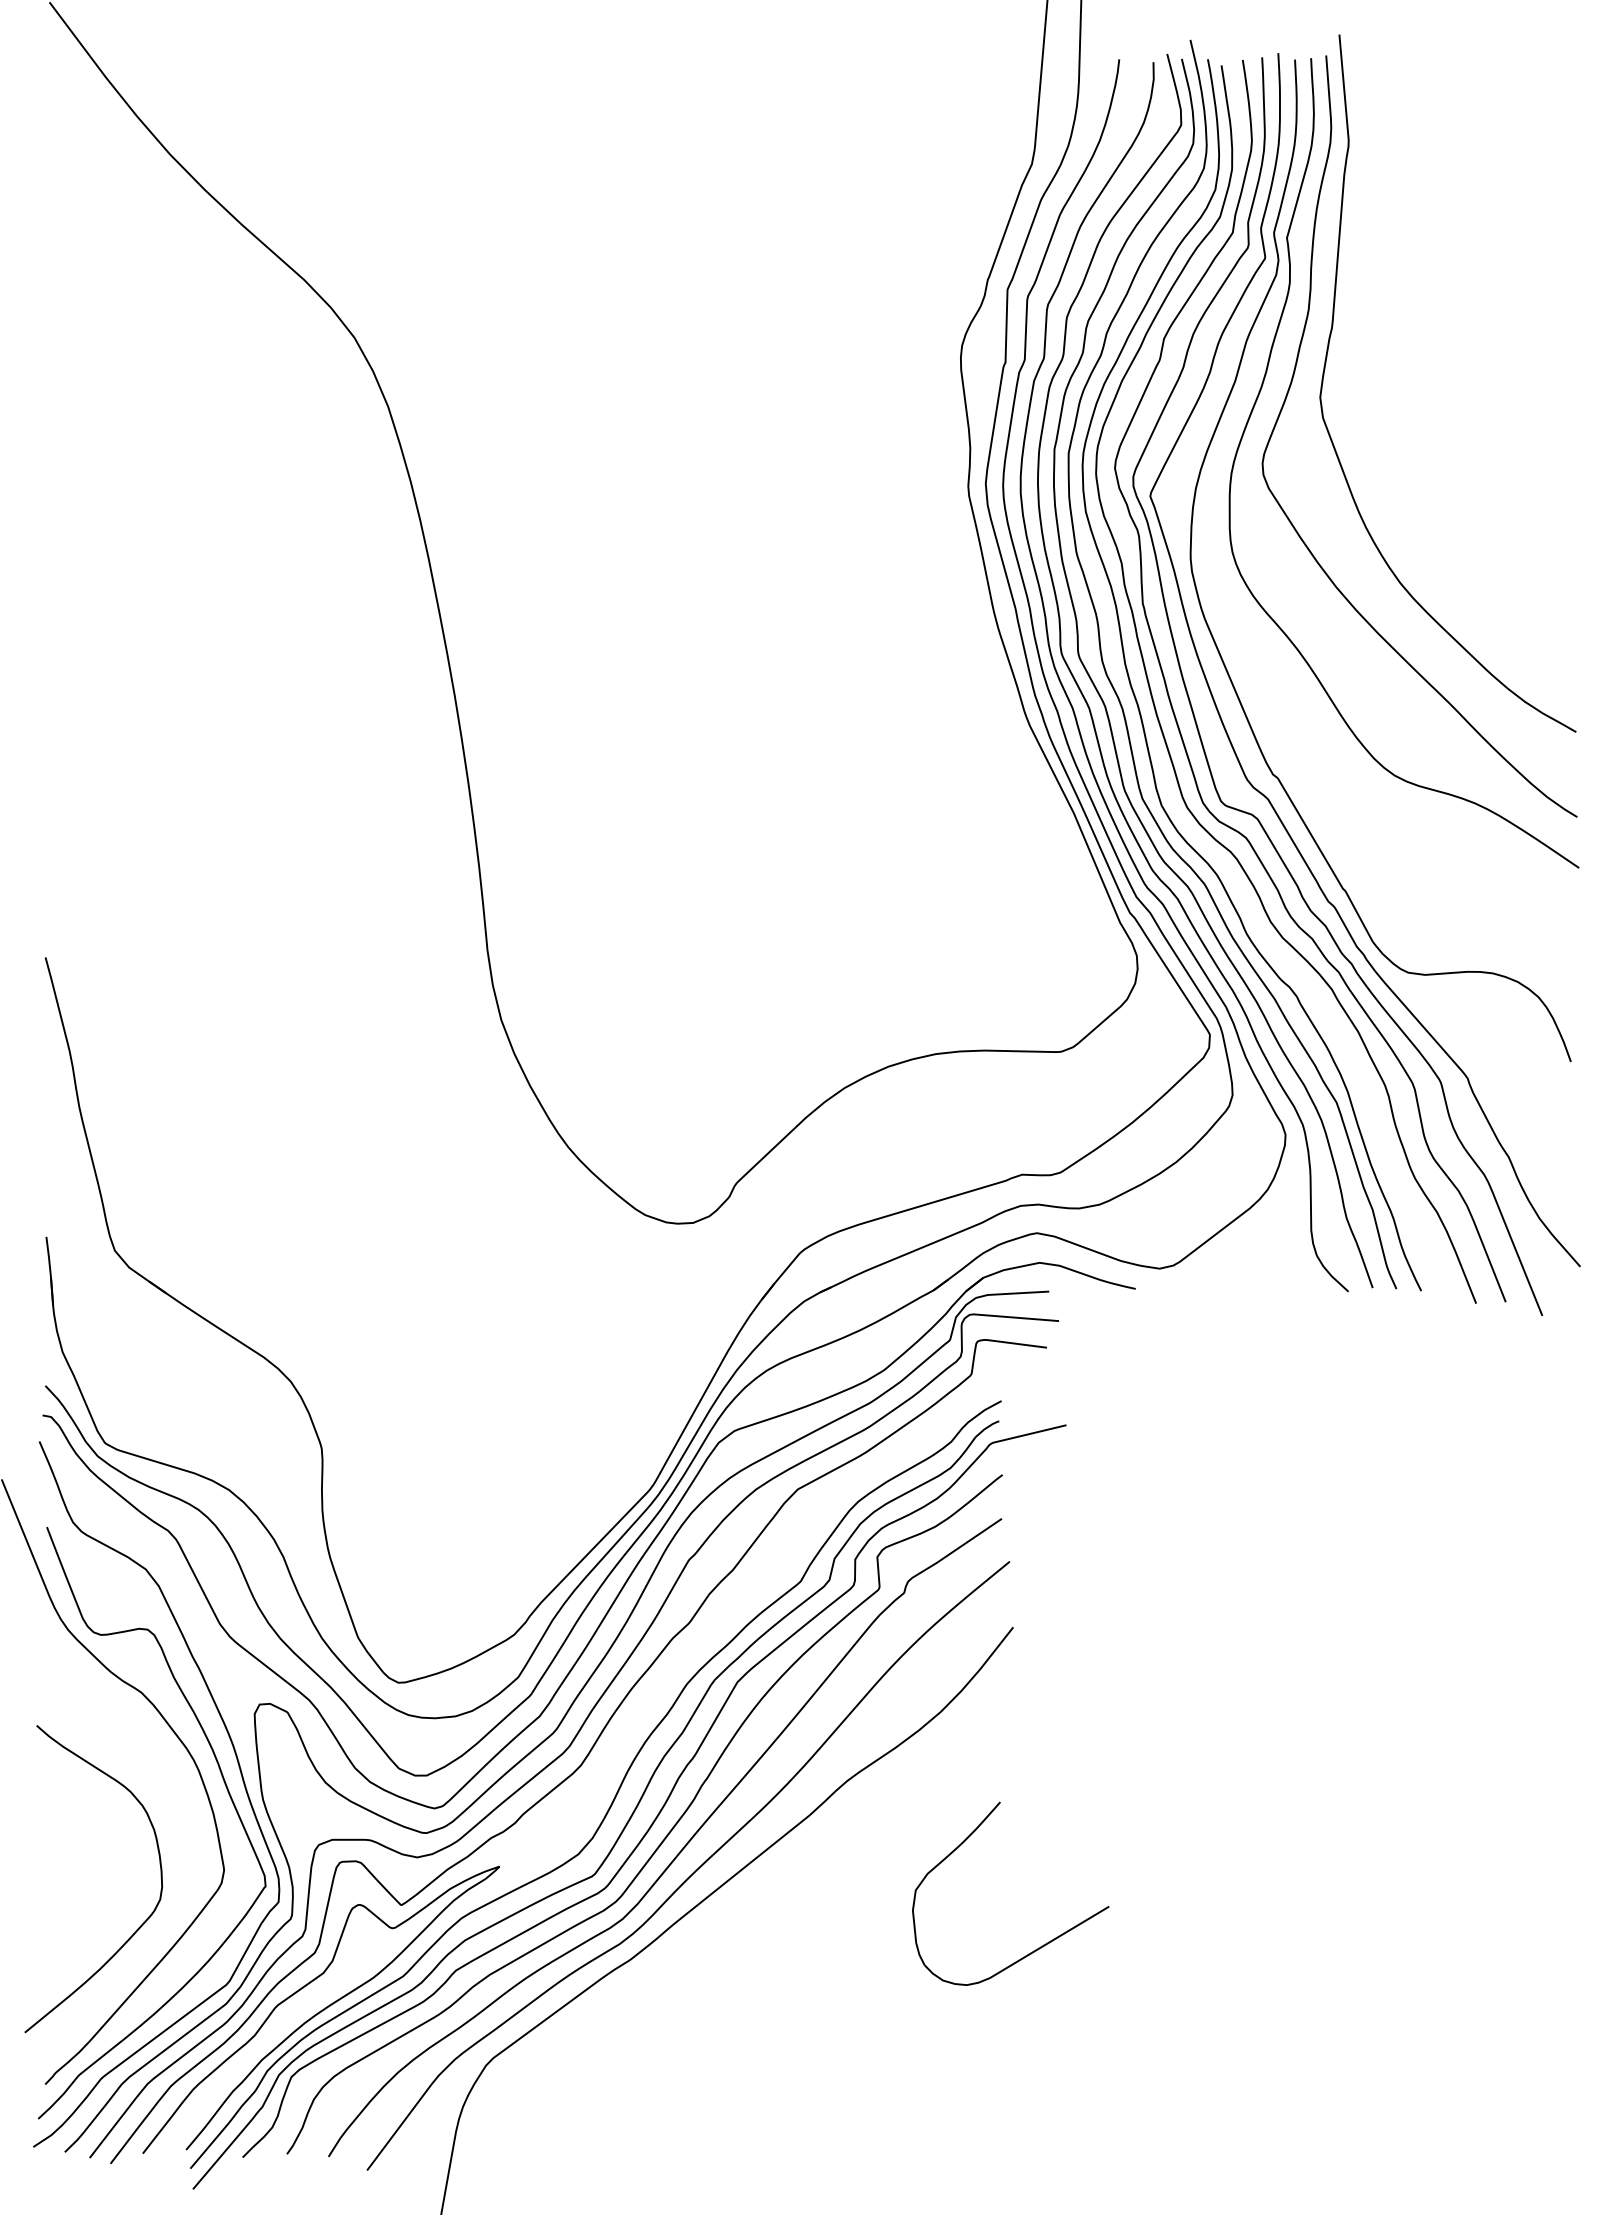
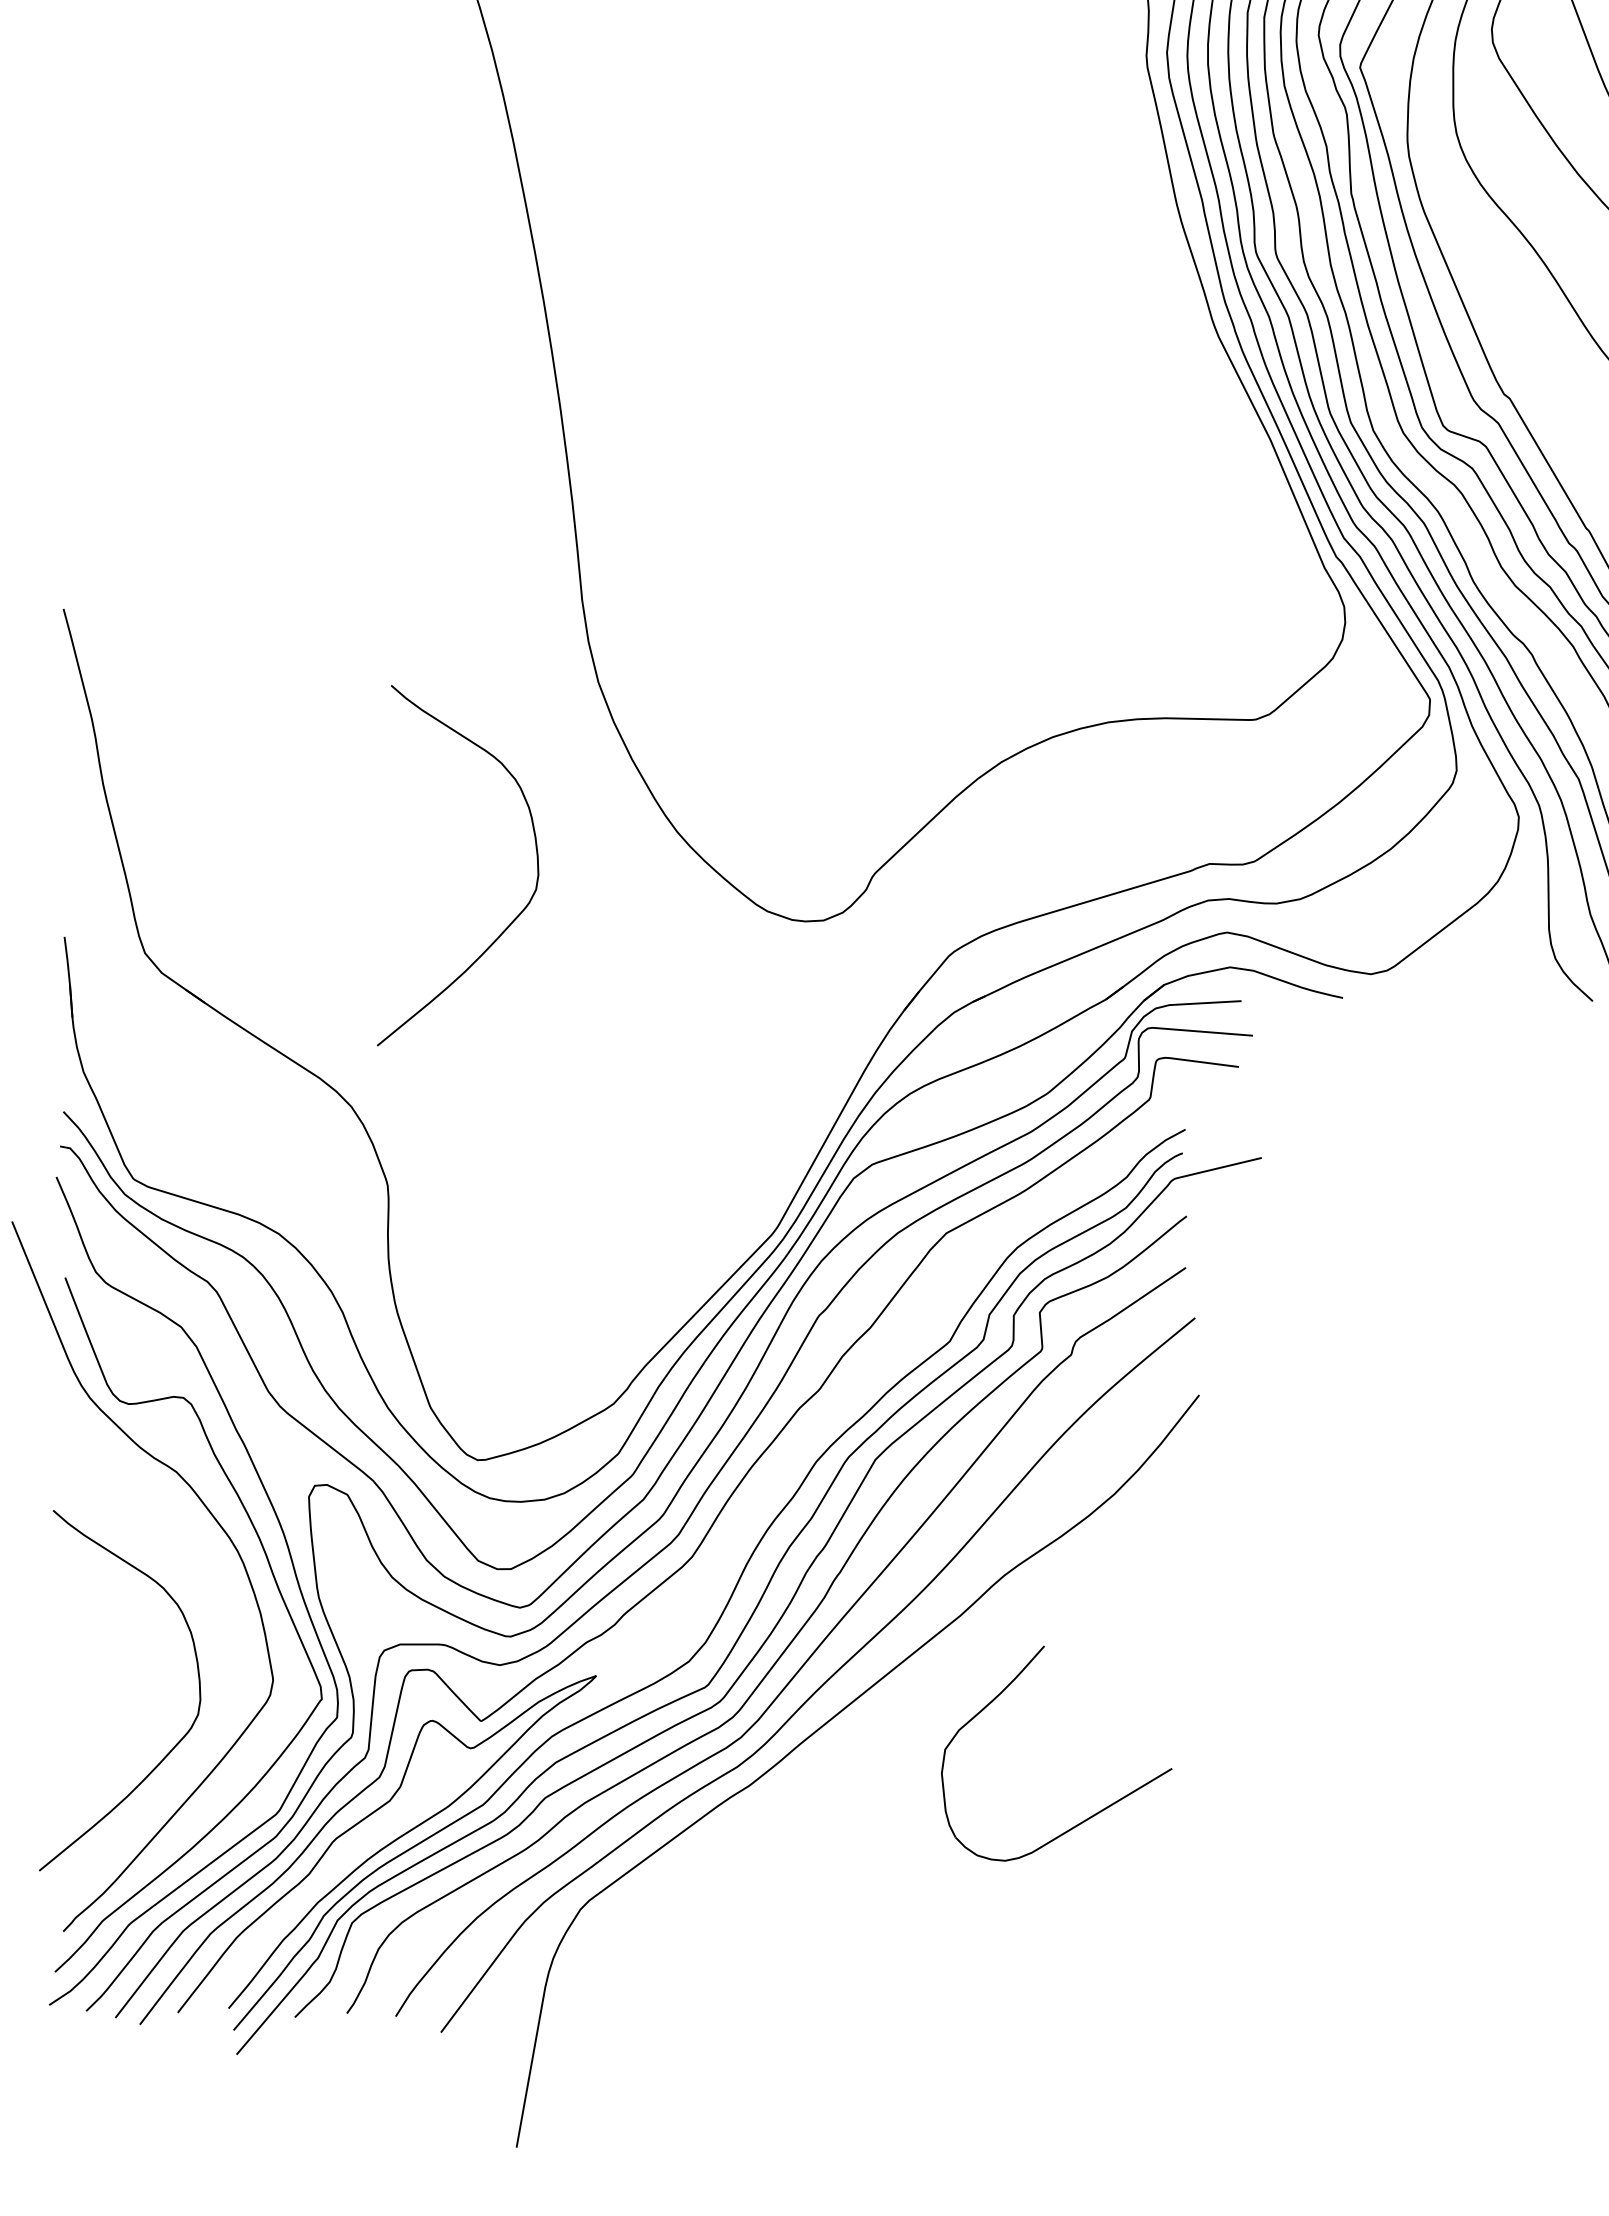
curve: (428, 1222) -> (513, 920), added
part: (1043, 1944) -> (1095, 1813), moved

